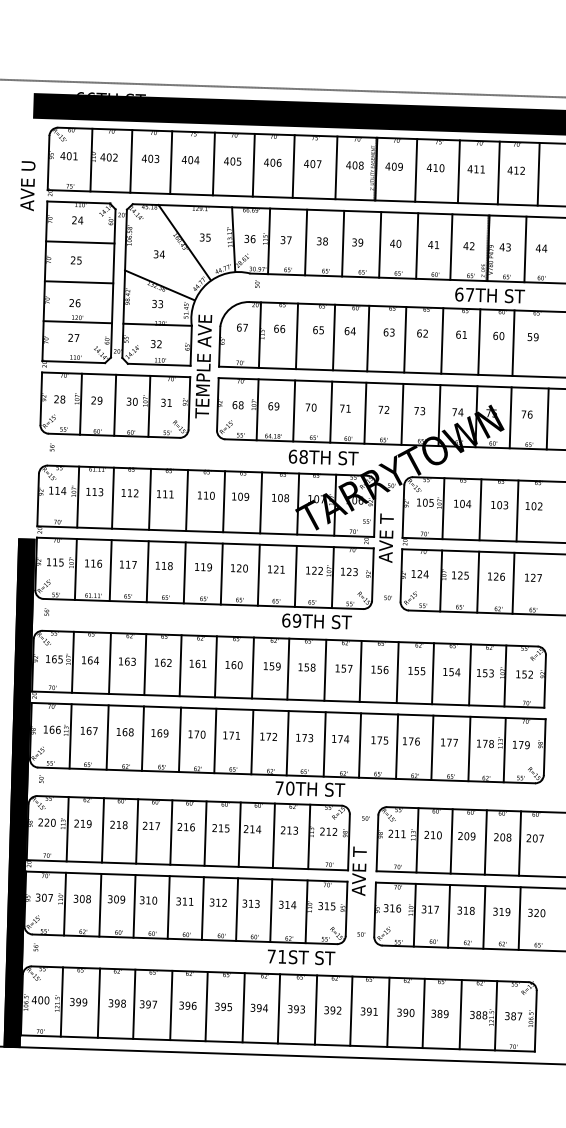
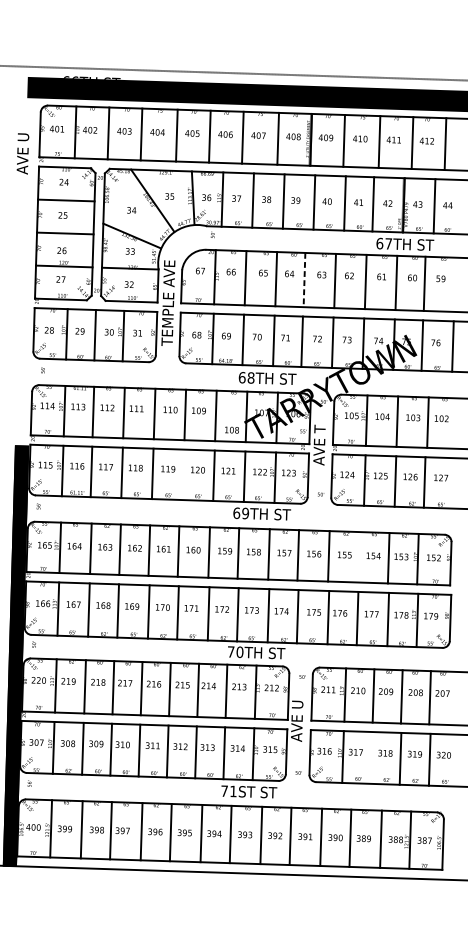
line: (368, 338) -> (304, 279), solid -> dashed
text: (280, 497) -> (231, 429), moved
line: (221, 573) -> (183, 474), removed
line: (432, 673) -> (357, 557), removed
text: (358, 871) -> (296, 720), AVE T -> AVE U
line: (449, 915) -> (371, 757), removed

